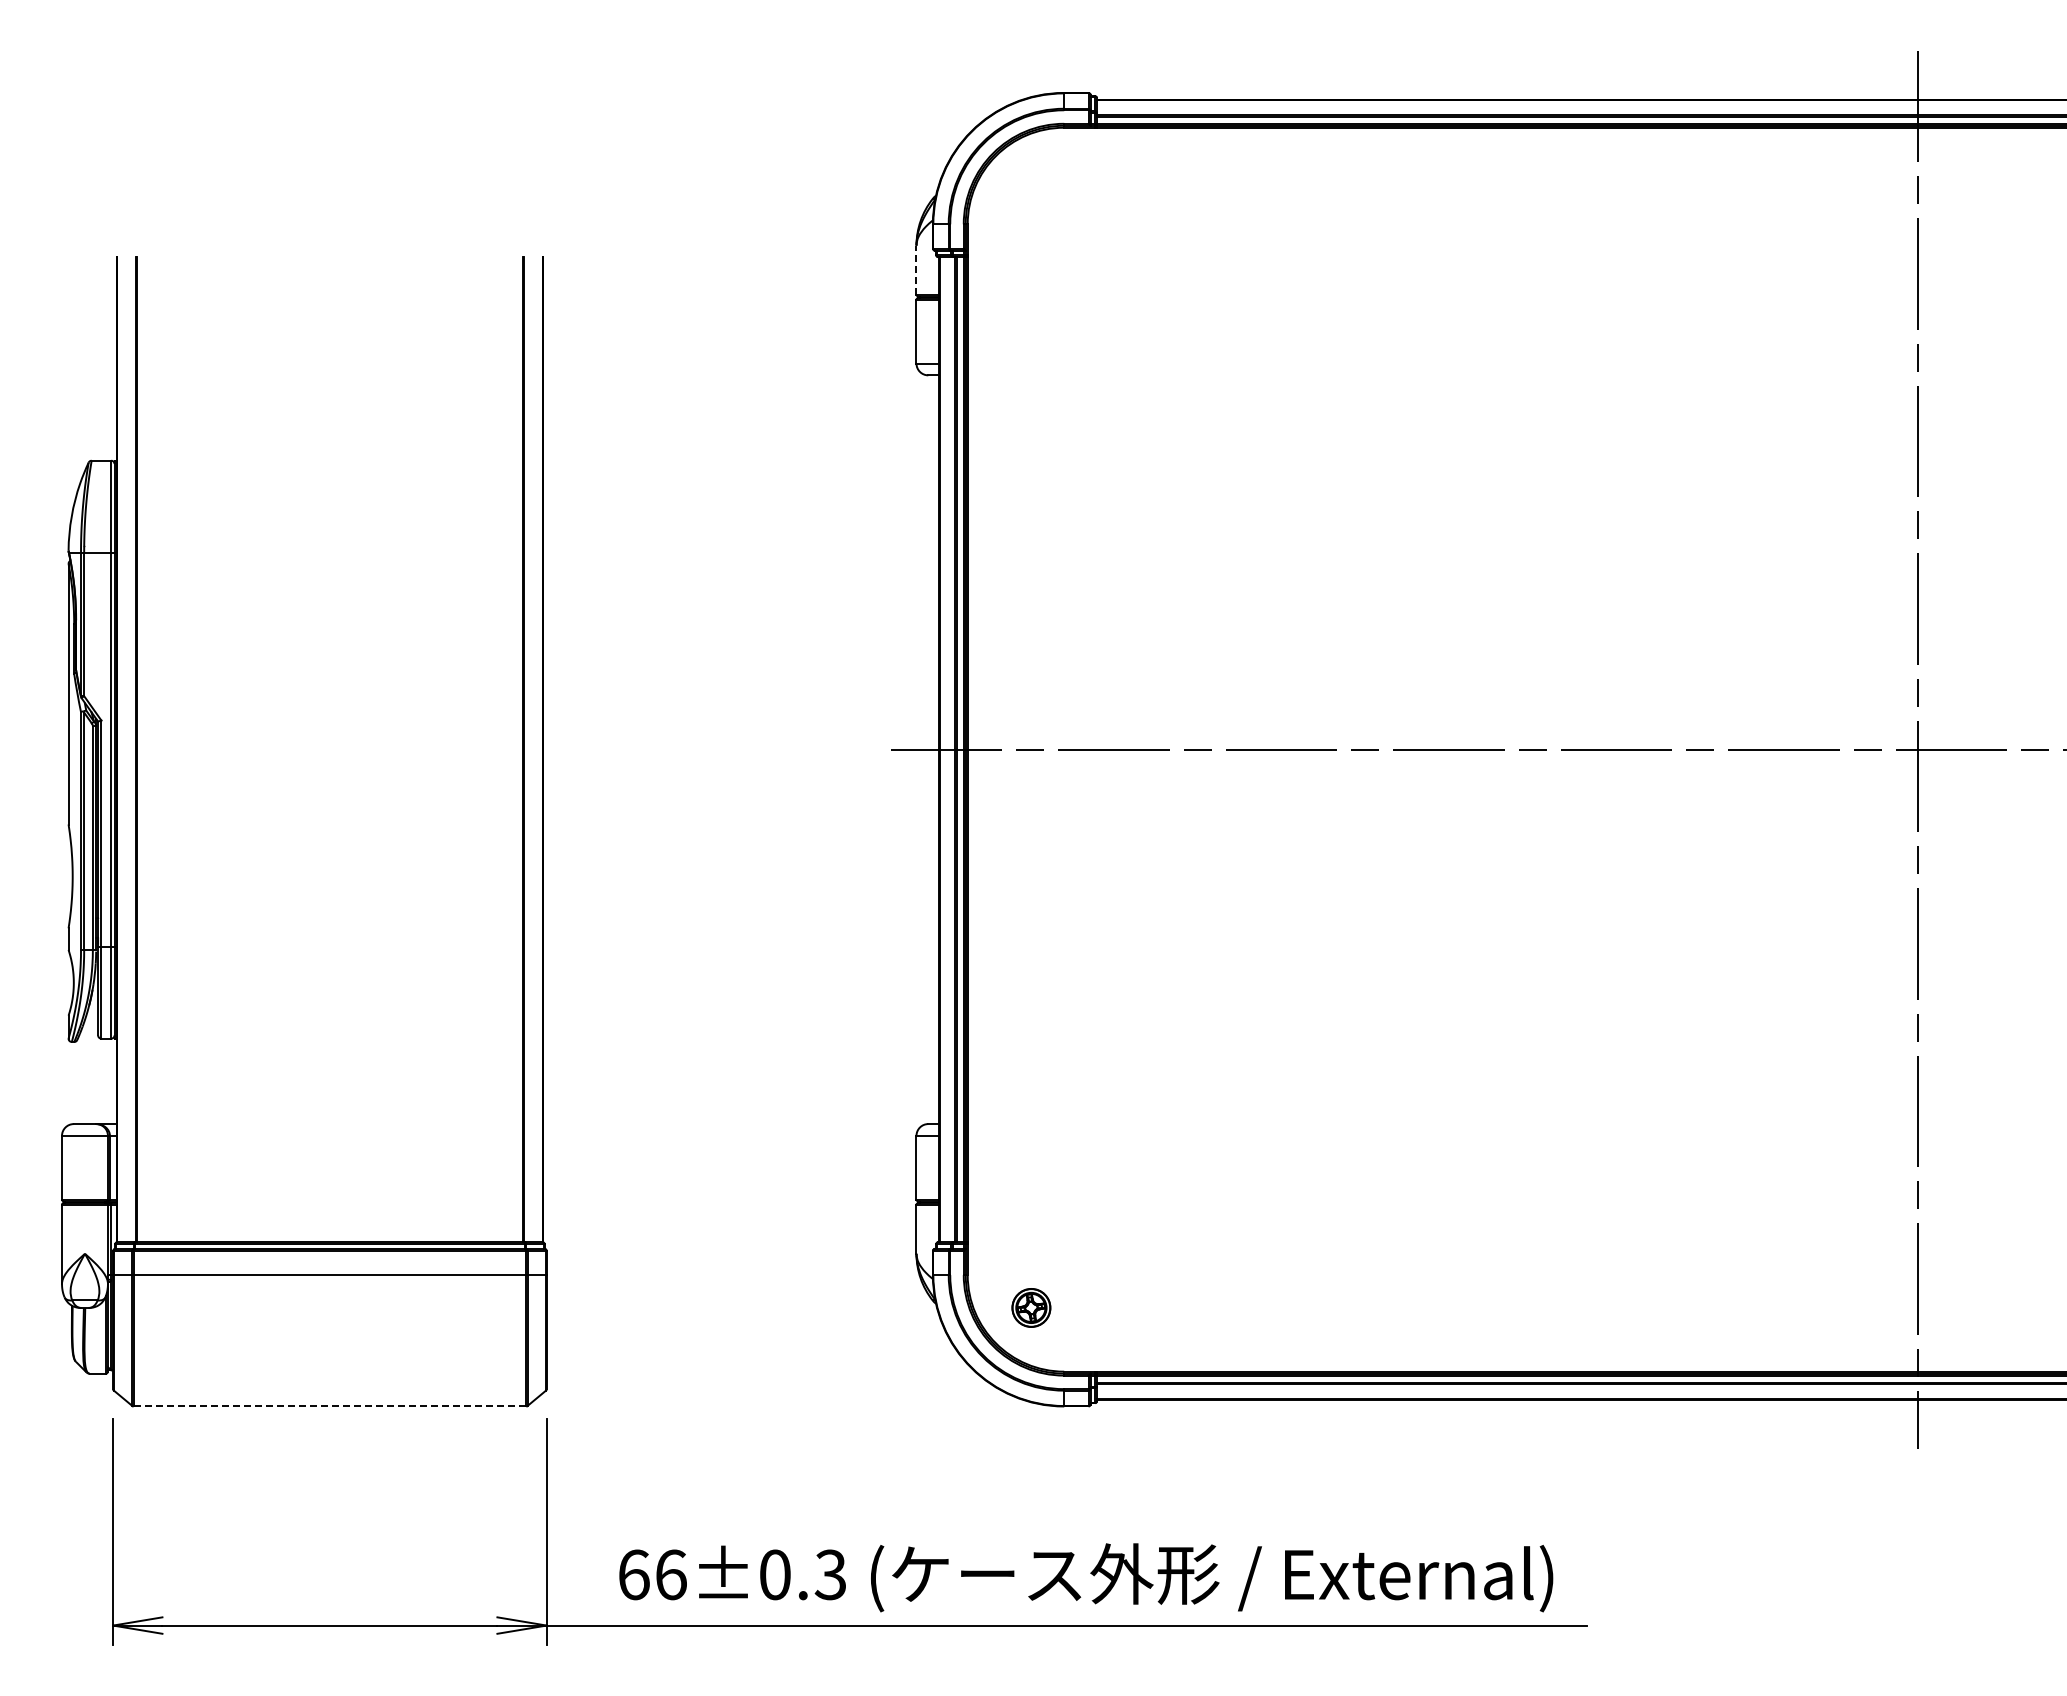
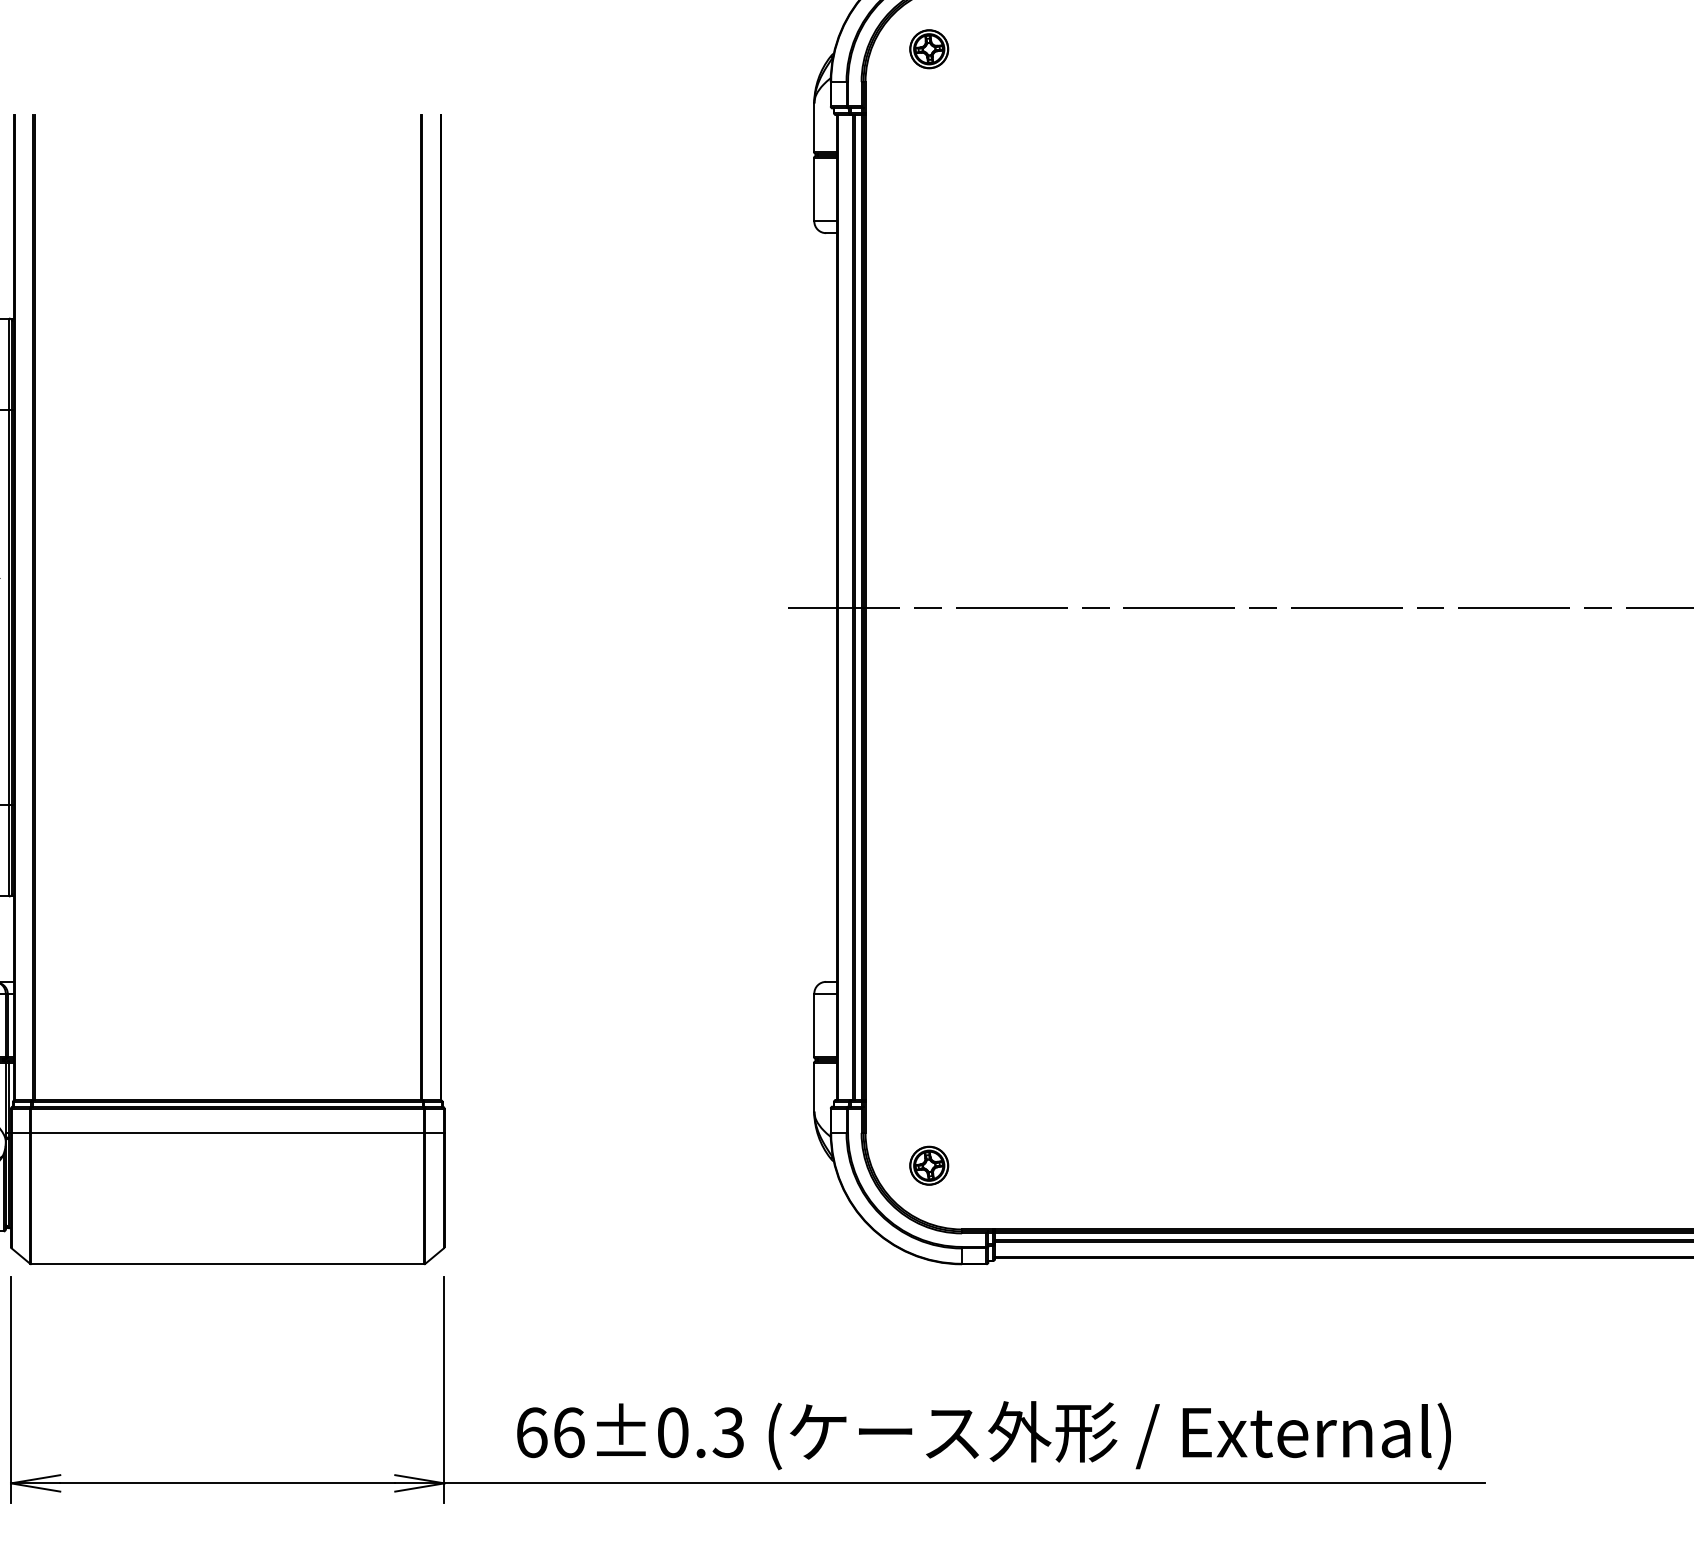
part: (1031, 191) -> (929, 49), added
line: (916, 269) -> (814, 127), dashed -> solid
line: (330, 1406) -> (228, 1264), dashed -> solid

